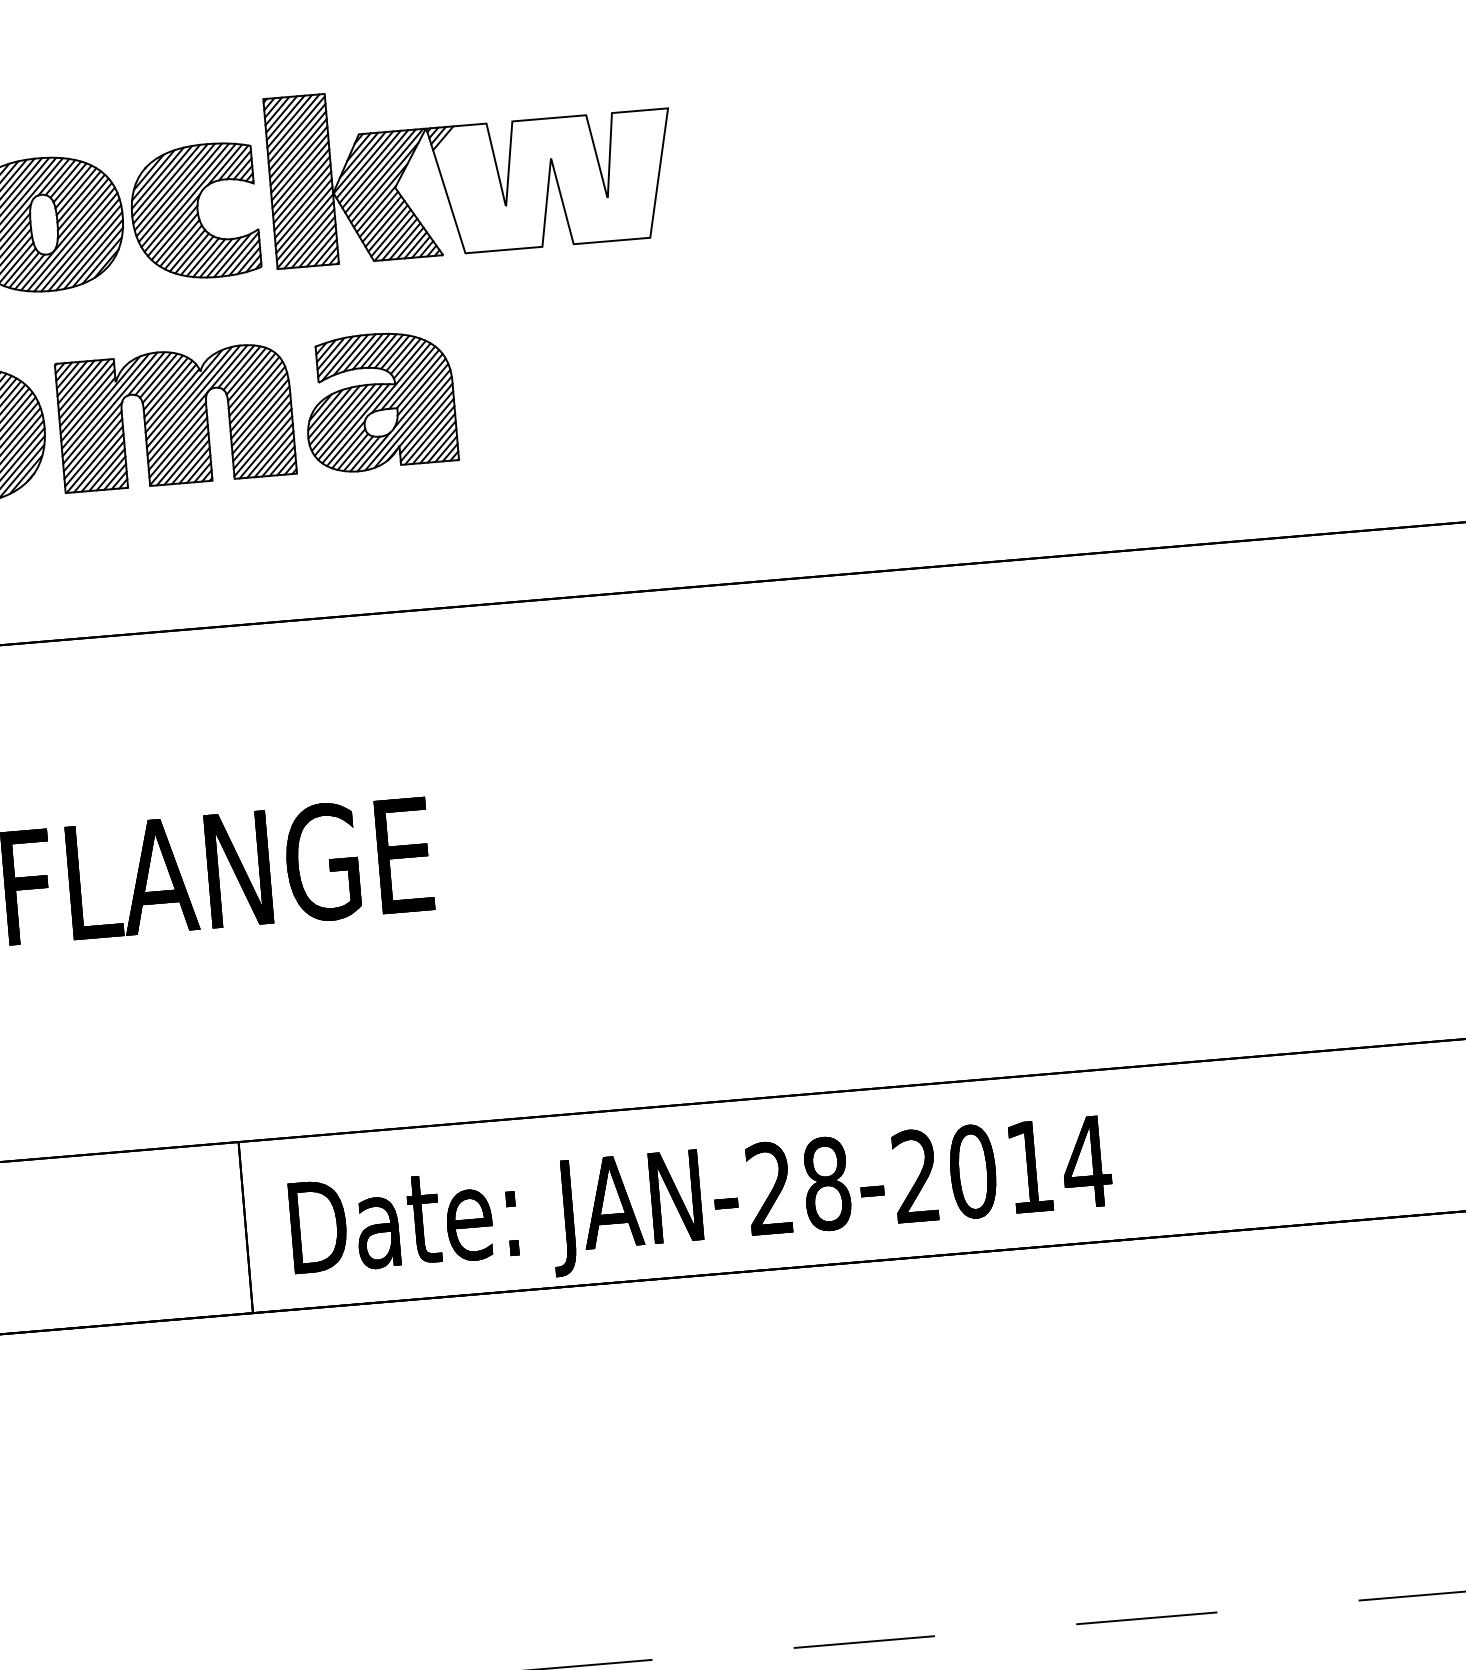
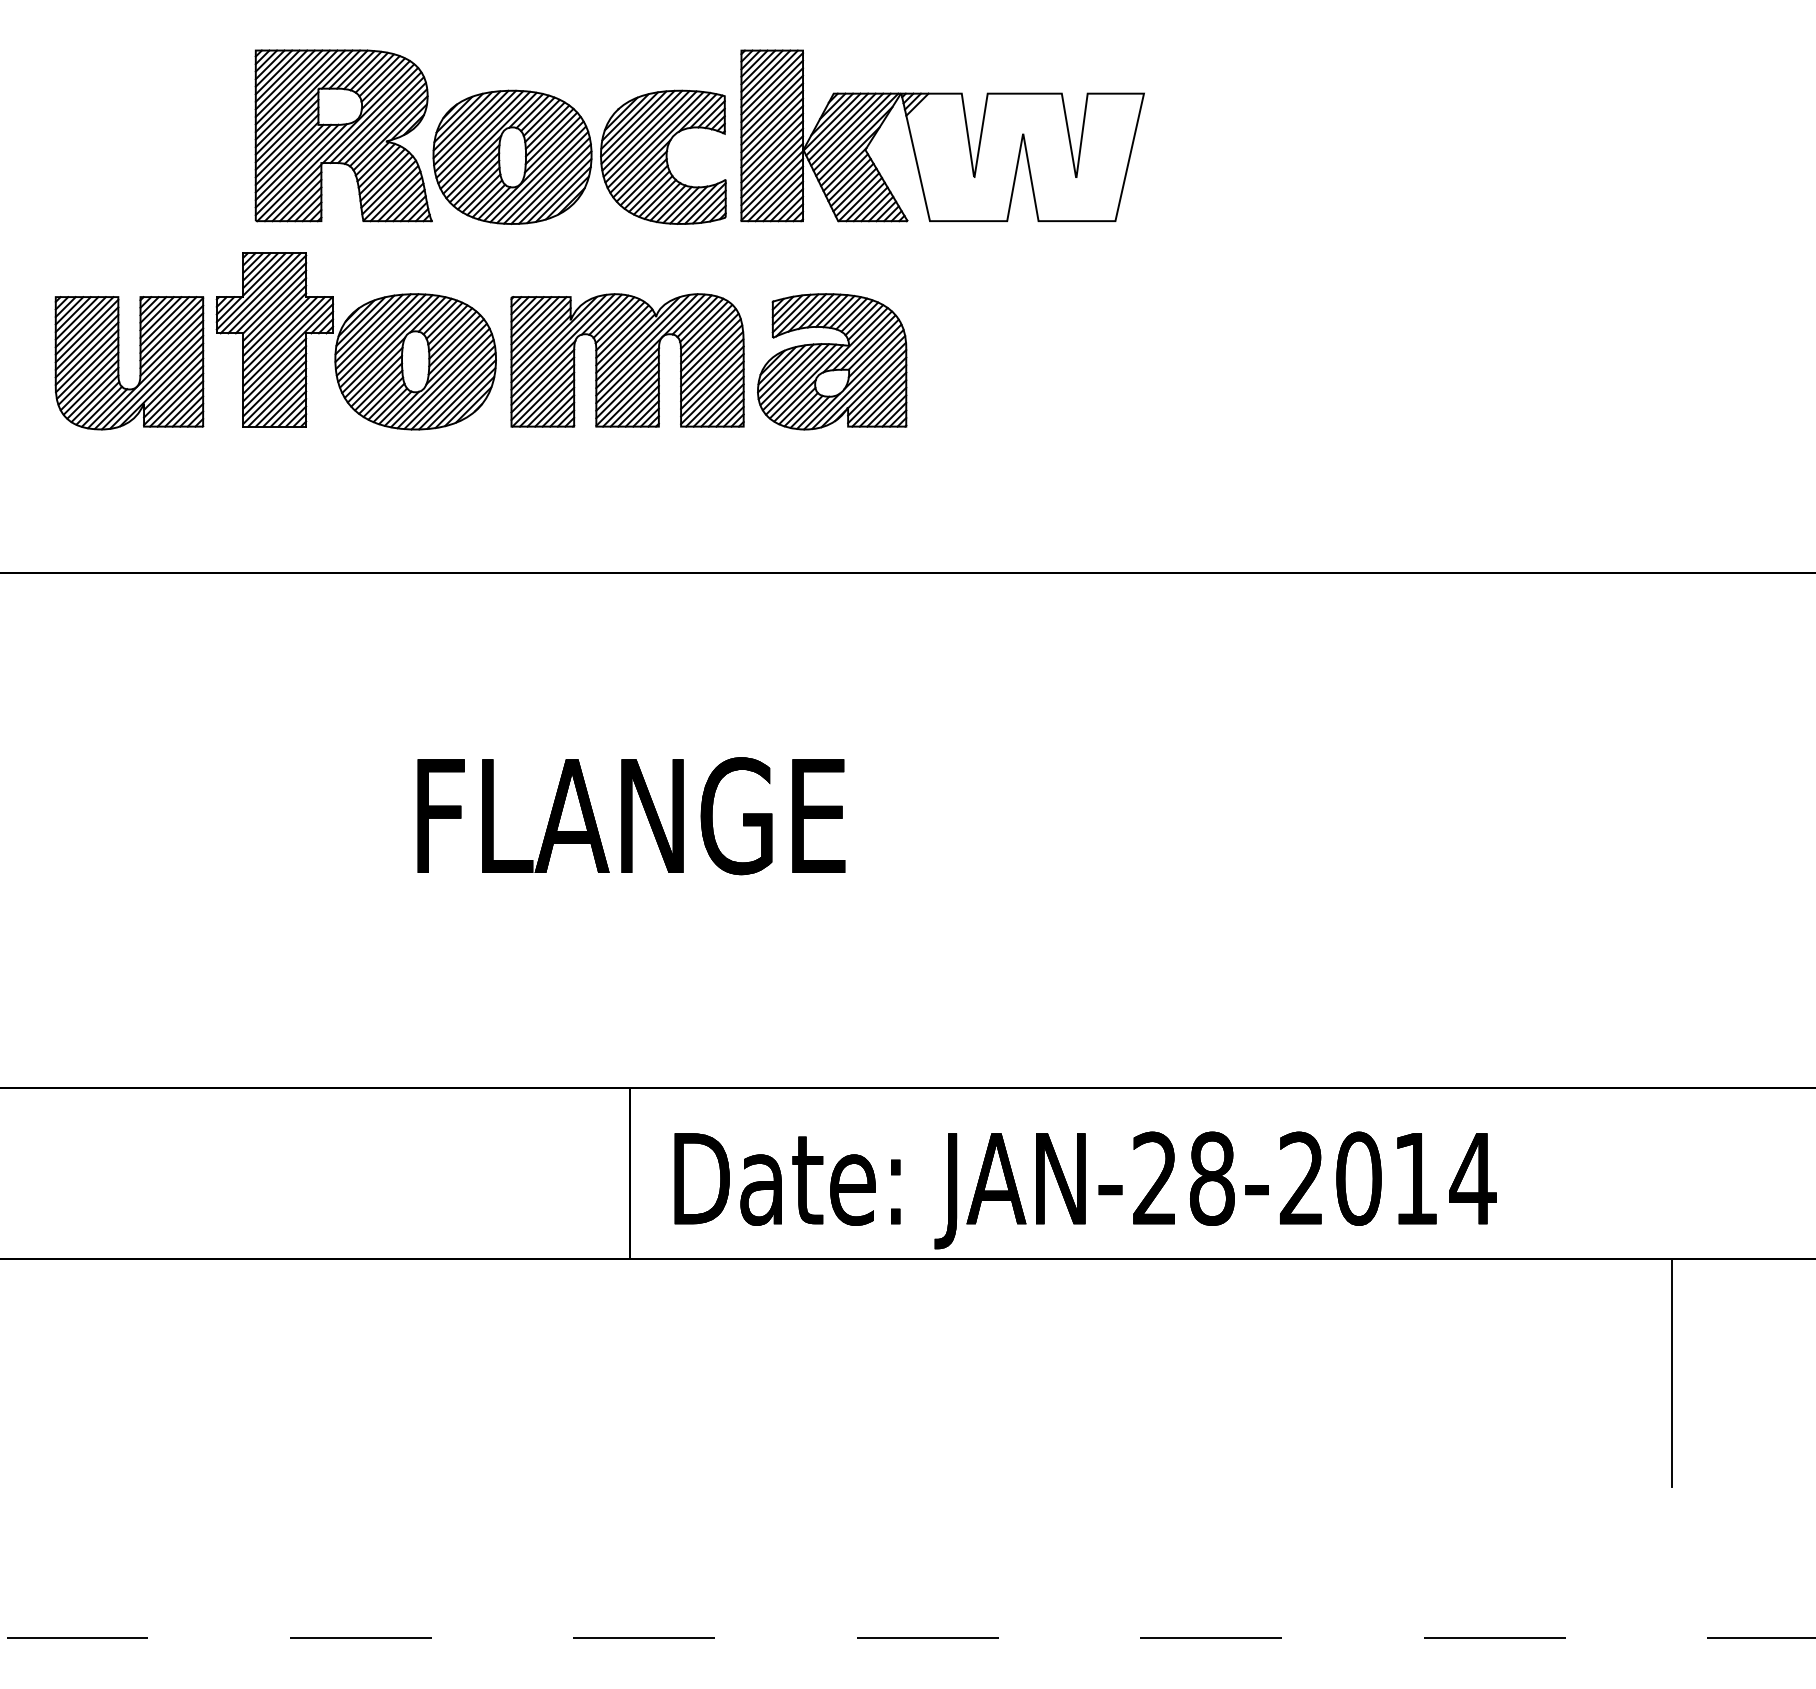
line: (1301, 1338) -> (1672, 1372), added

